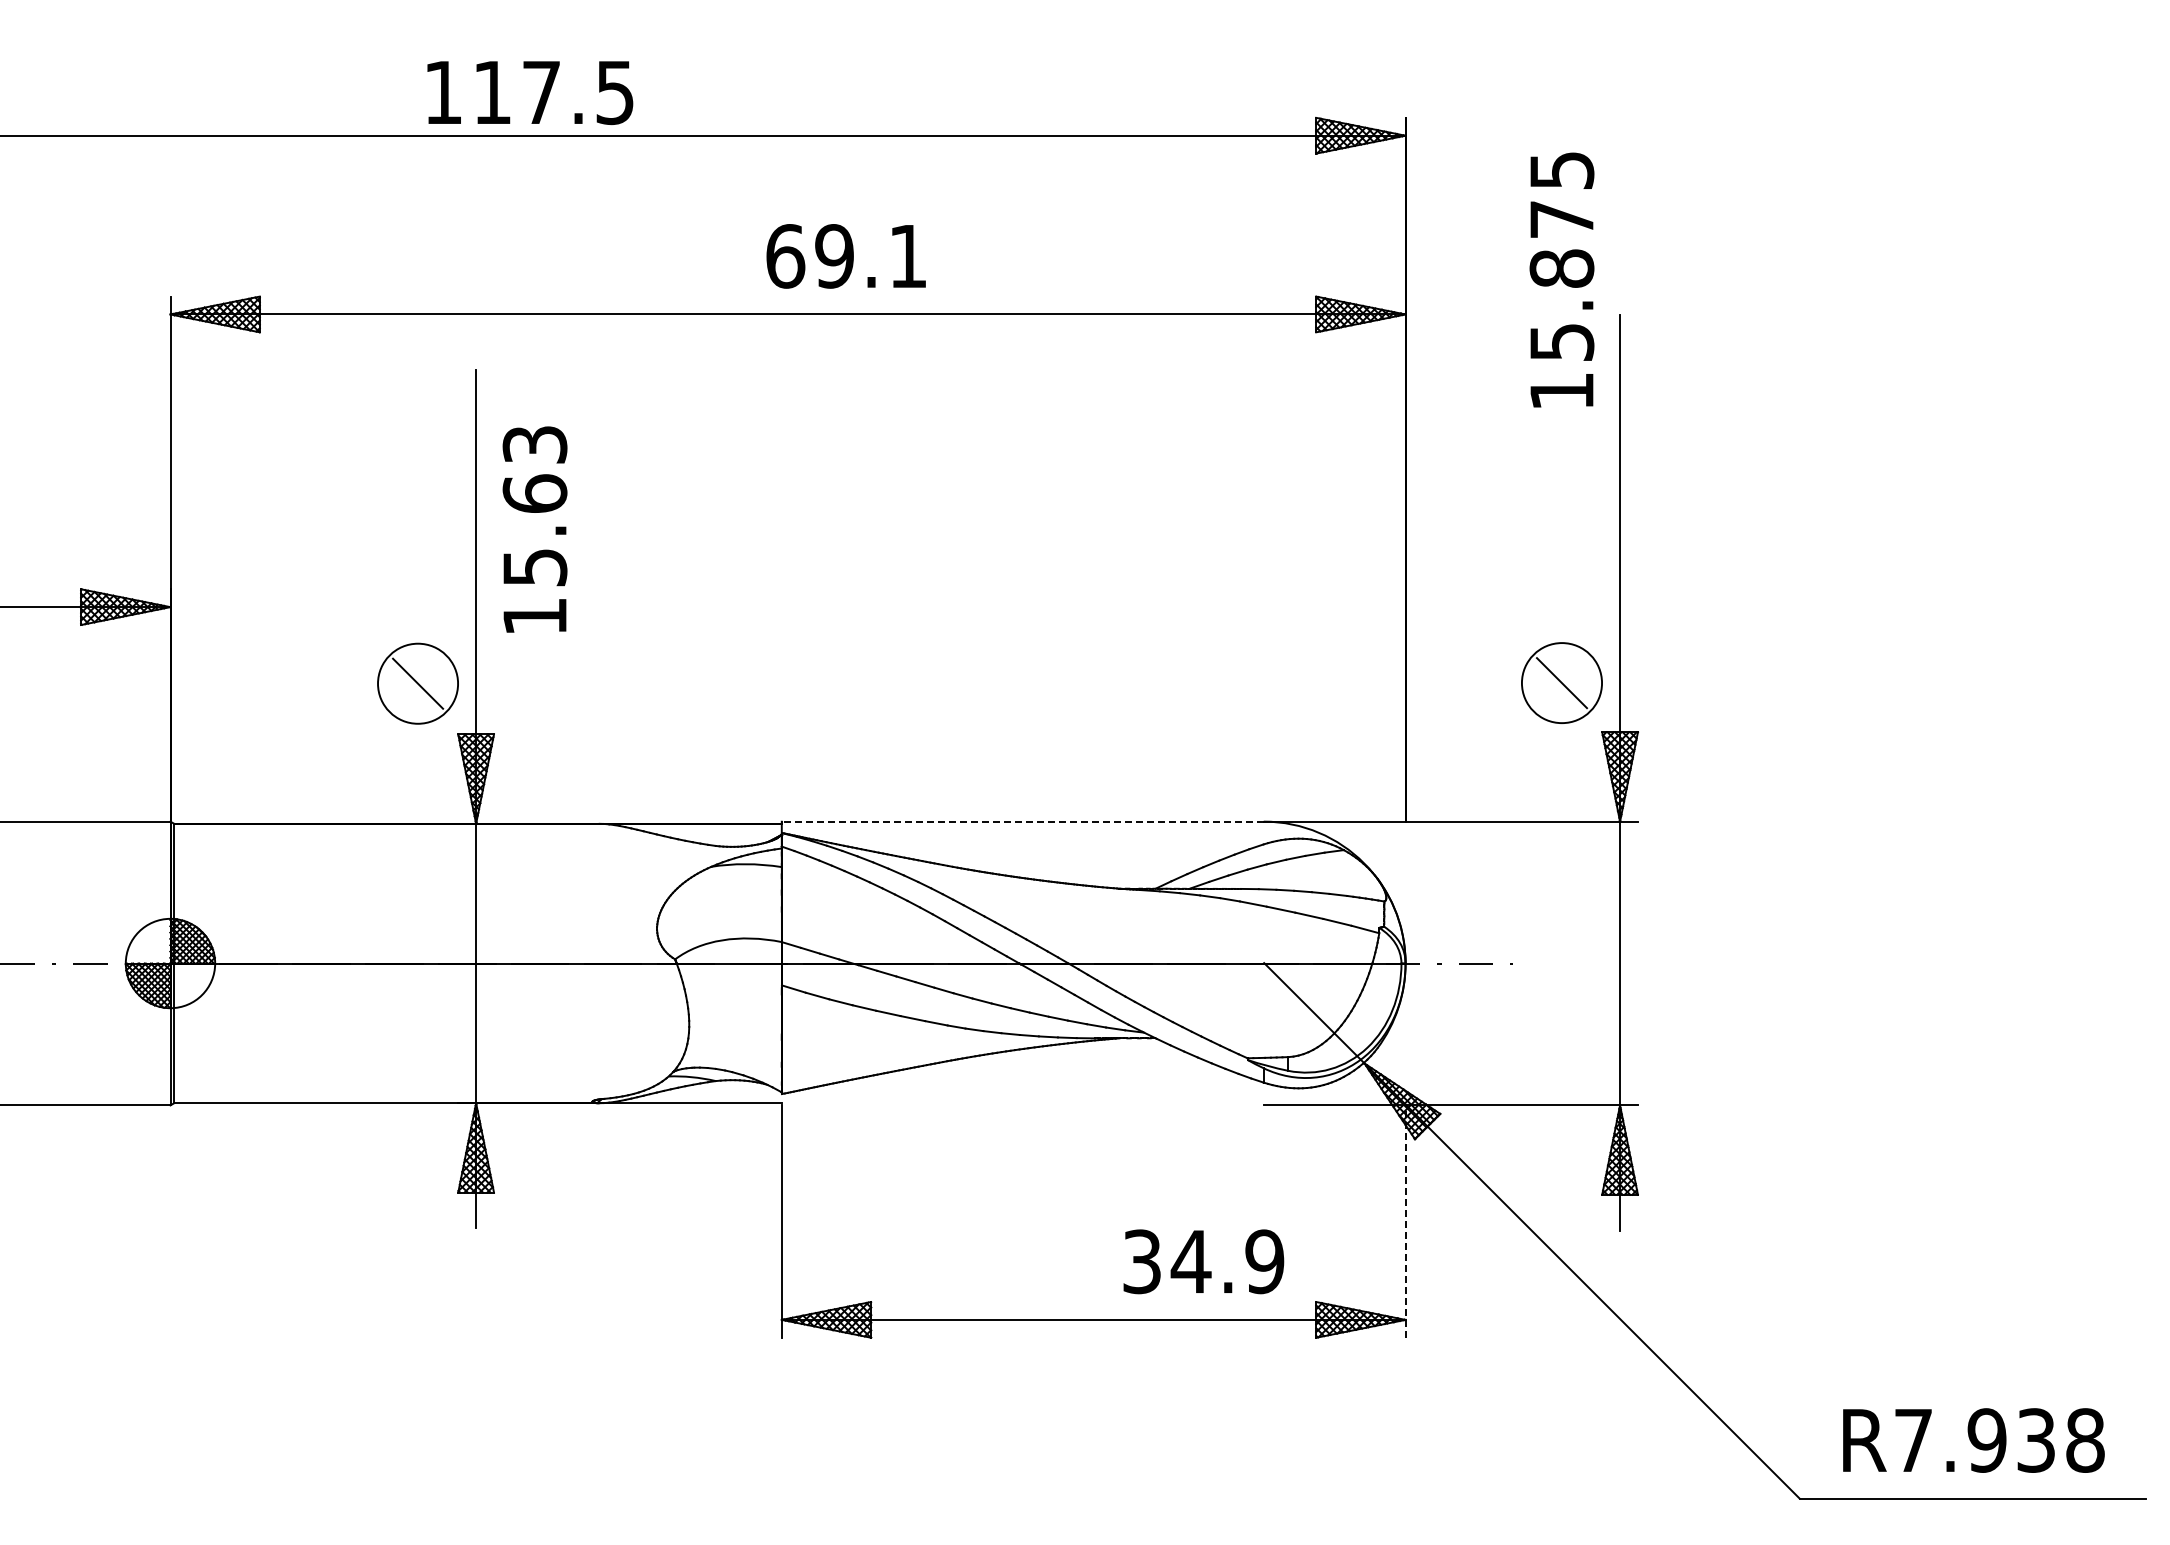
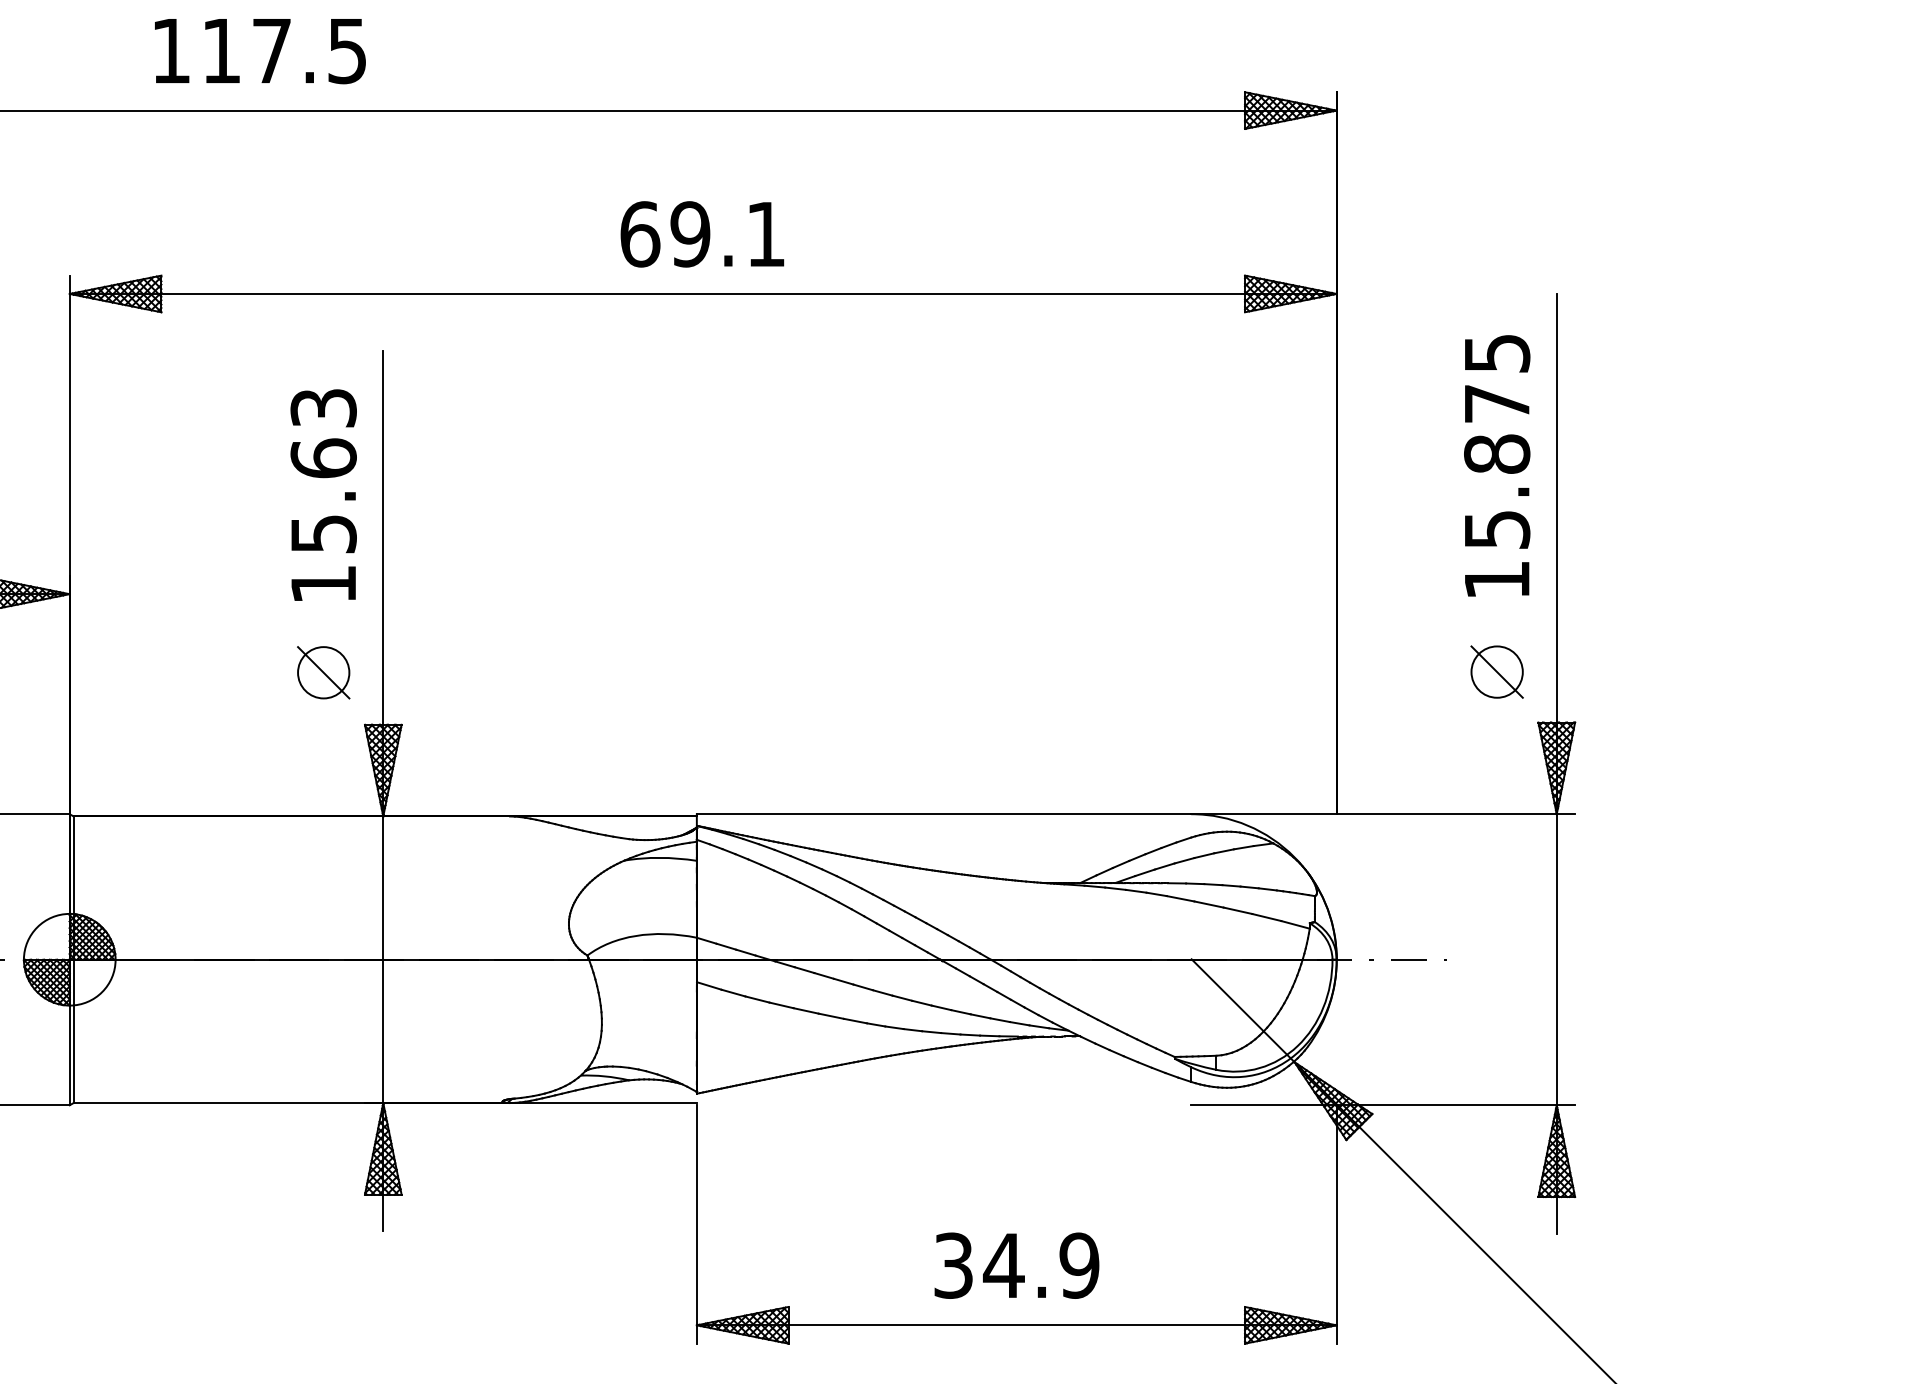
text: (530, 93) -> (260, 51), moved
text: (845, 256) -> (701, 234), moved
text: (1561, 279) -> (1496, 465), moved
text: (534, 529) -> (323, 495), moved
circle: (418, 683) -> (324, 672), size x0.62
circle: (1561, 683) -> (1496, 672), size x0.62
line: (1022, 821) -> (943, 814), dashed -> solid
line: (1405, 1221) -> (1336, 1224), dashed -> solid
text: (1203, 1261) -> (1016, 1265), moved

